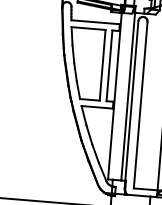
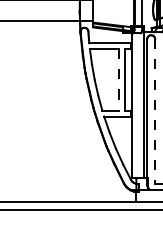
line: (102, 64) -> (119, 79), solid -> dashed
line: (141, 106) -> (155, 112), solid -> dashed

